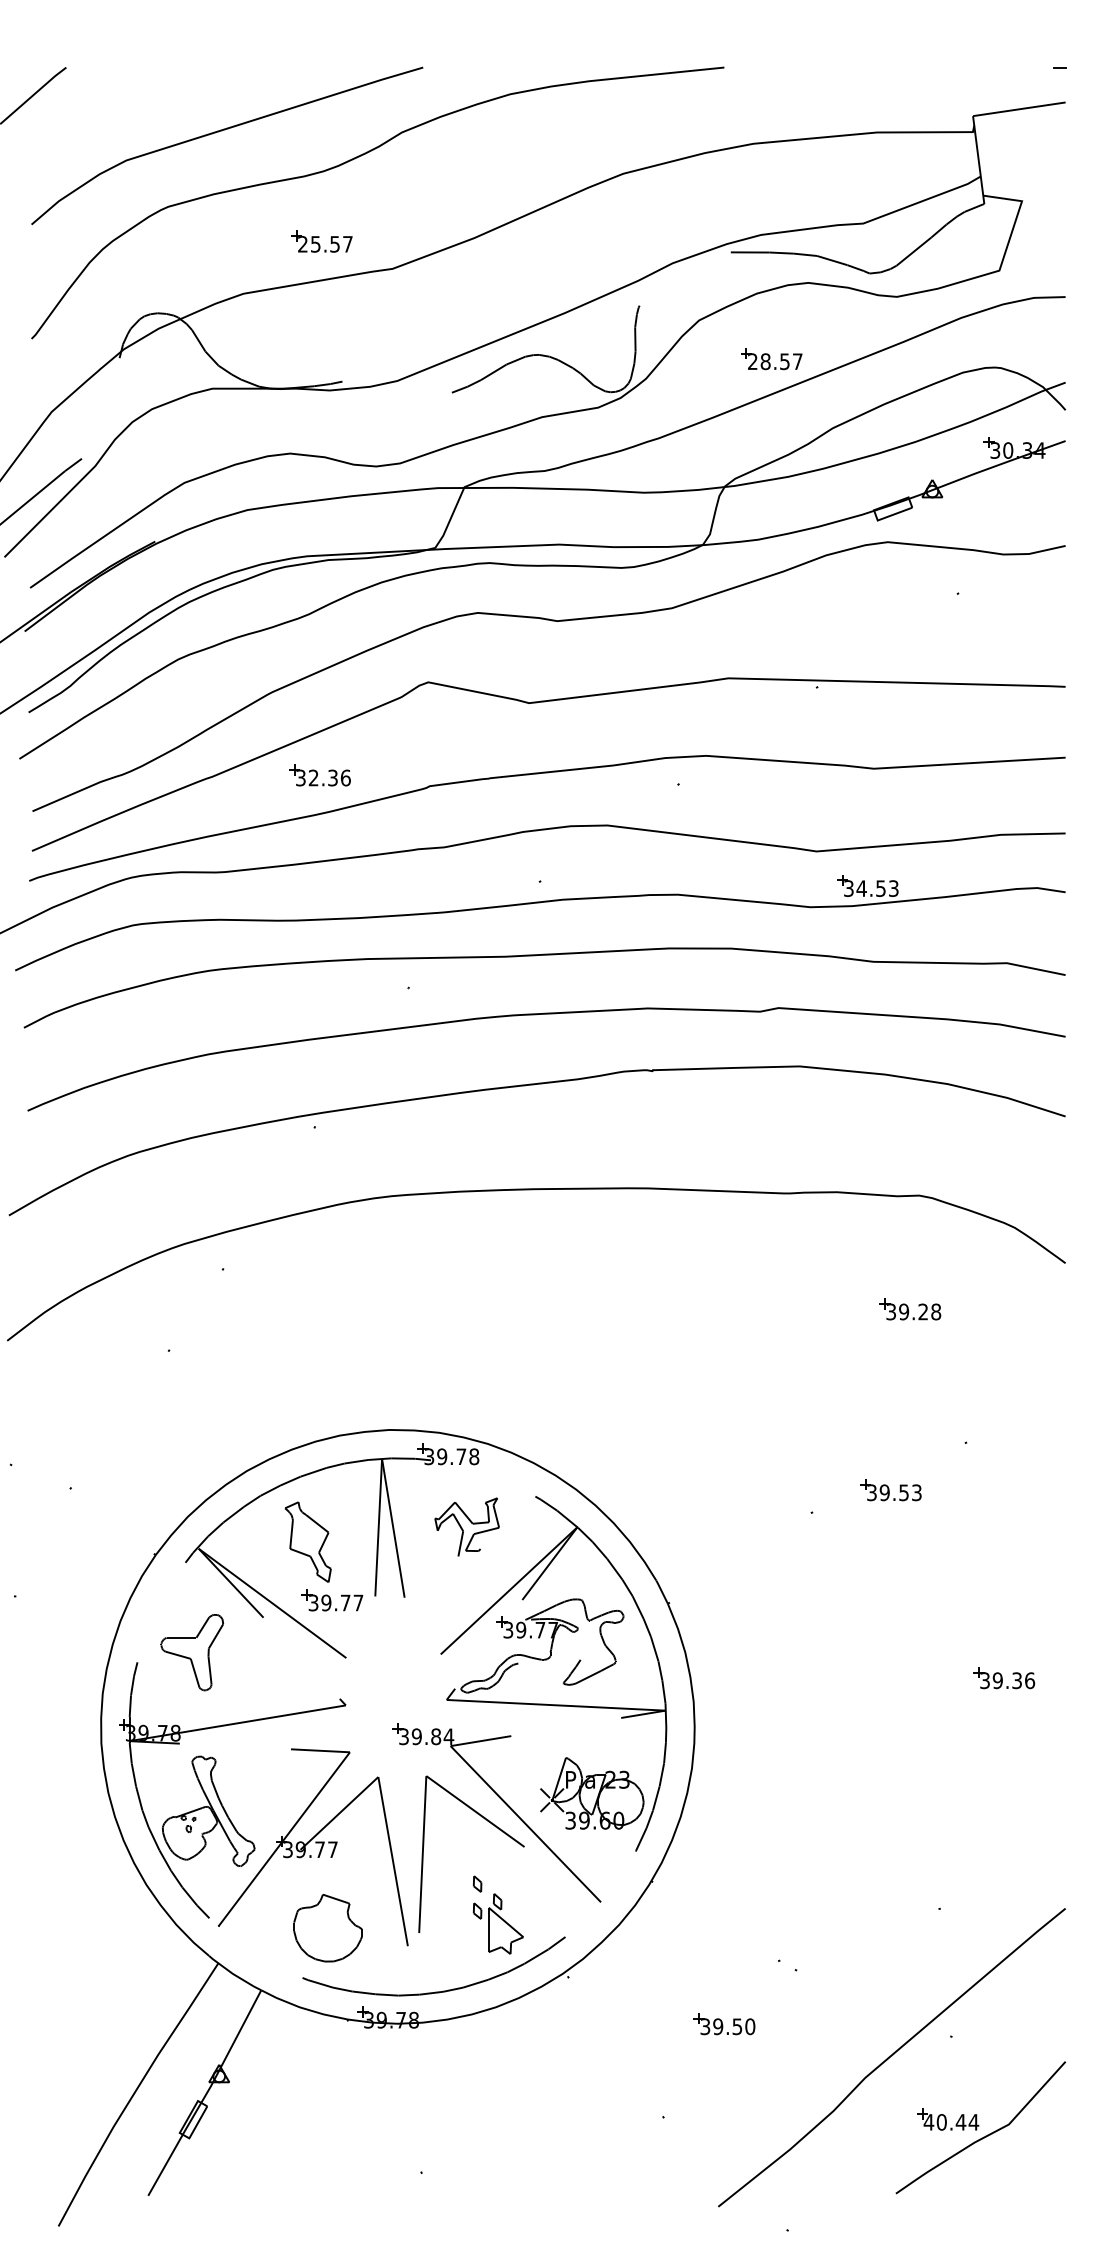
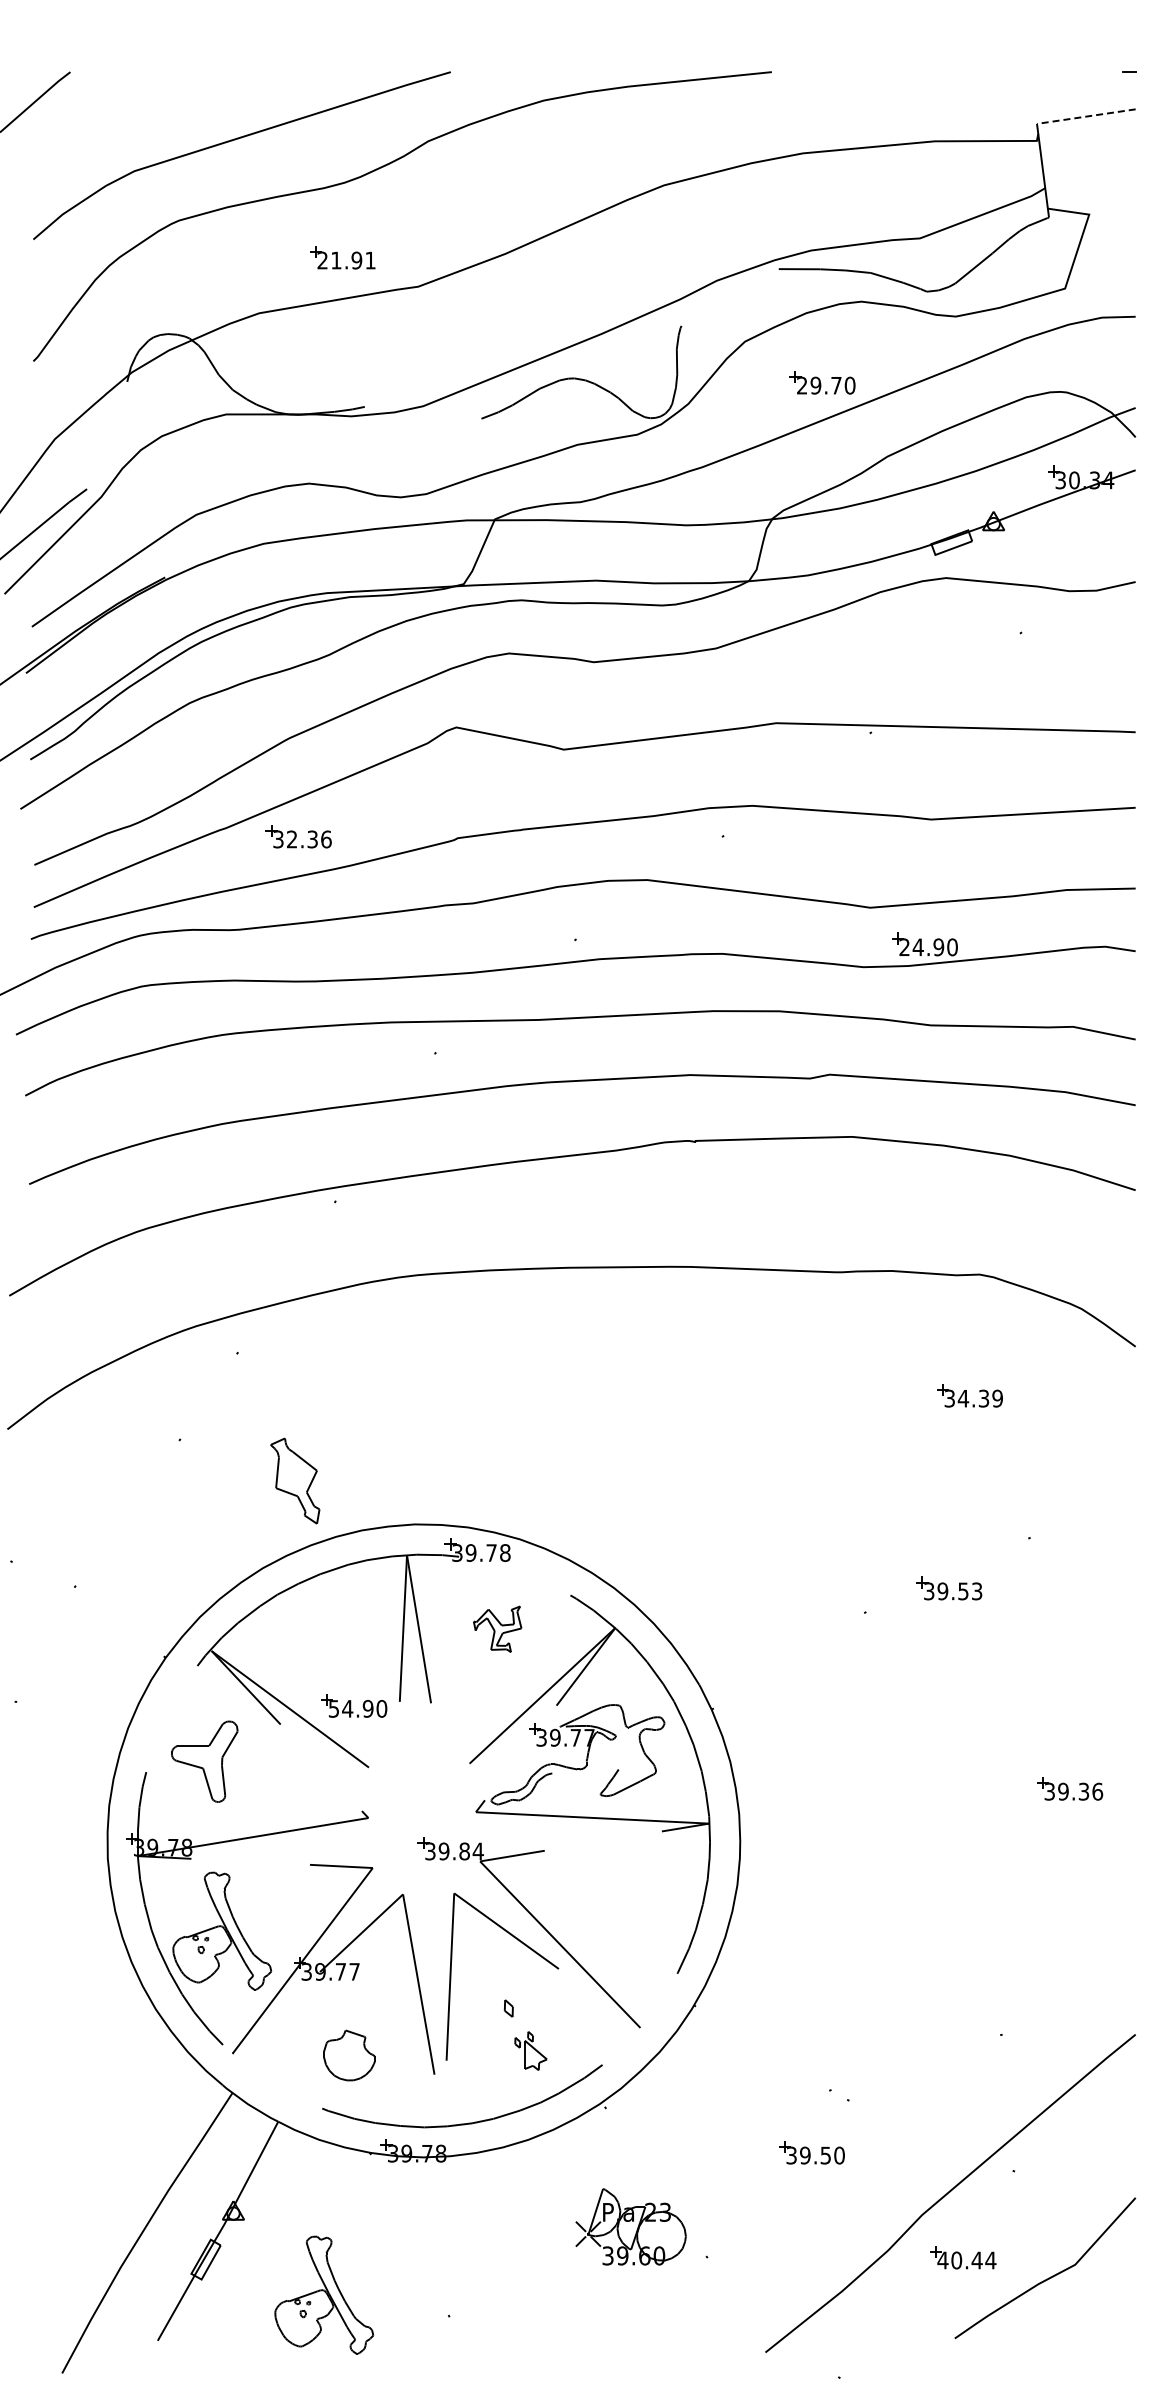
line: (1019, 109) -> (1086, 116), solid -> dashed
text: (331, 244) -> (353, 260), 25.57 -> 21.91
text: (781, 361) -> (832, 385), 28.57 -> 29.70
part: (319, 775) -> (298, 836), moved
text: (871, 888) -> (928, 947), 34.53 -> 24.90
text: (920, 1311) -> (980, 1398), 39.28 -> 34.39
part: (466, 1526) -> (497, 1627), size x0.7
part: (308, 1541) -> (295, 1480), moved
text: (336, 1602) -> (358, 1708), 39.77 -> 54.90
part: (591, 1793) -> (630, 2226), moved
part: (497, 1923) -> (530, 2050), size x0.6
part: (328, 1928) -> (349, 2055), size x0.7
part: (723, 2023) -> (811, 2152), moved
part: (948, 2119) -> (963, 2257), moved
part: (303, 2152) -> (323, 2294), added

